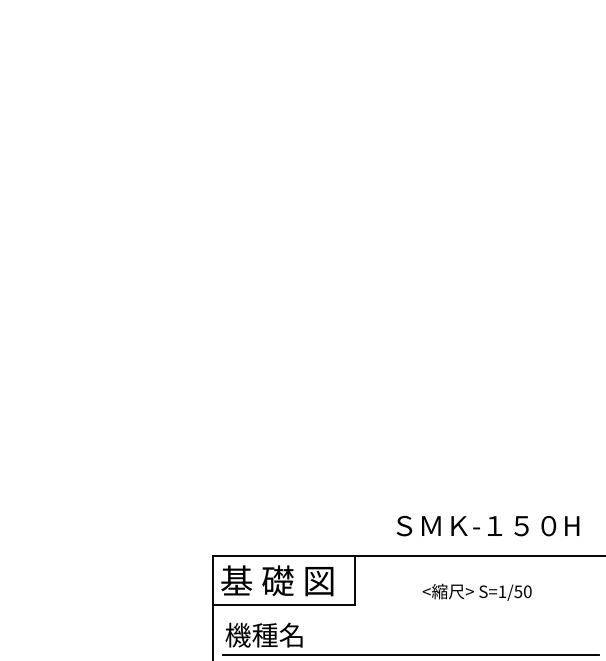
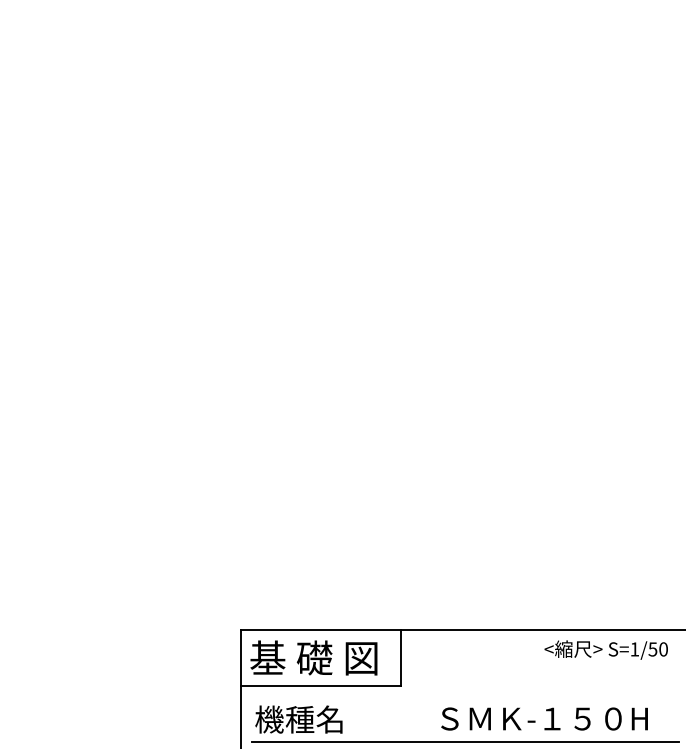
text: (487, 525) -> (544, 718), moved
text: (476, 591) -> (605, 649), moved

